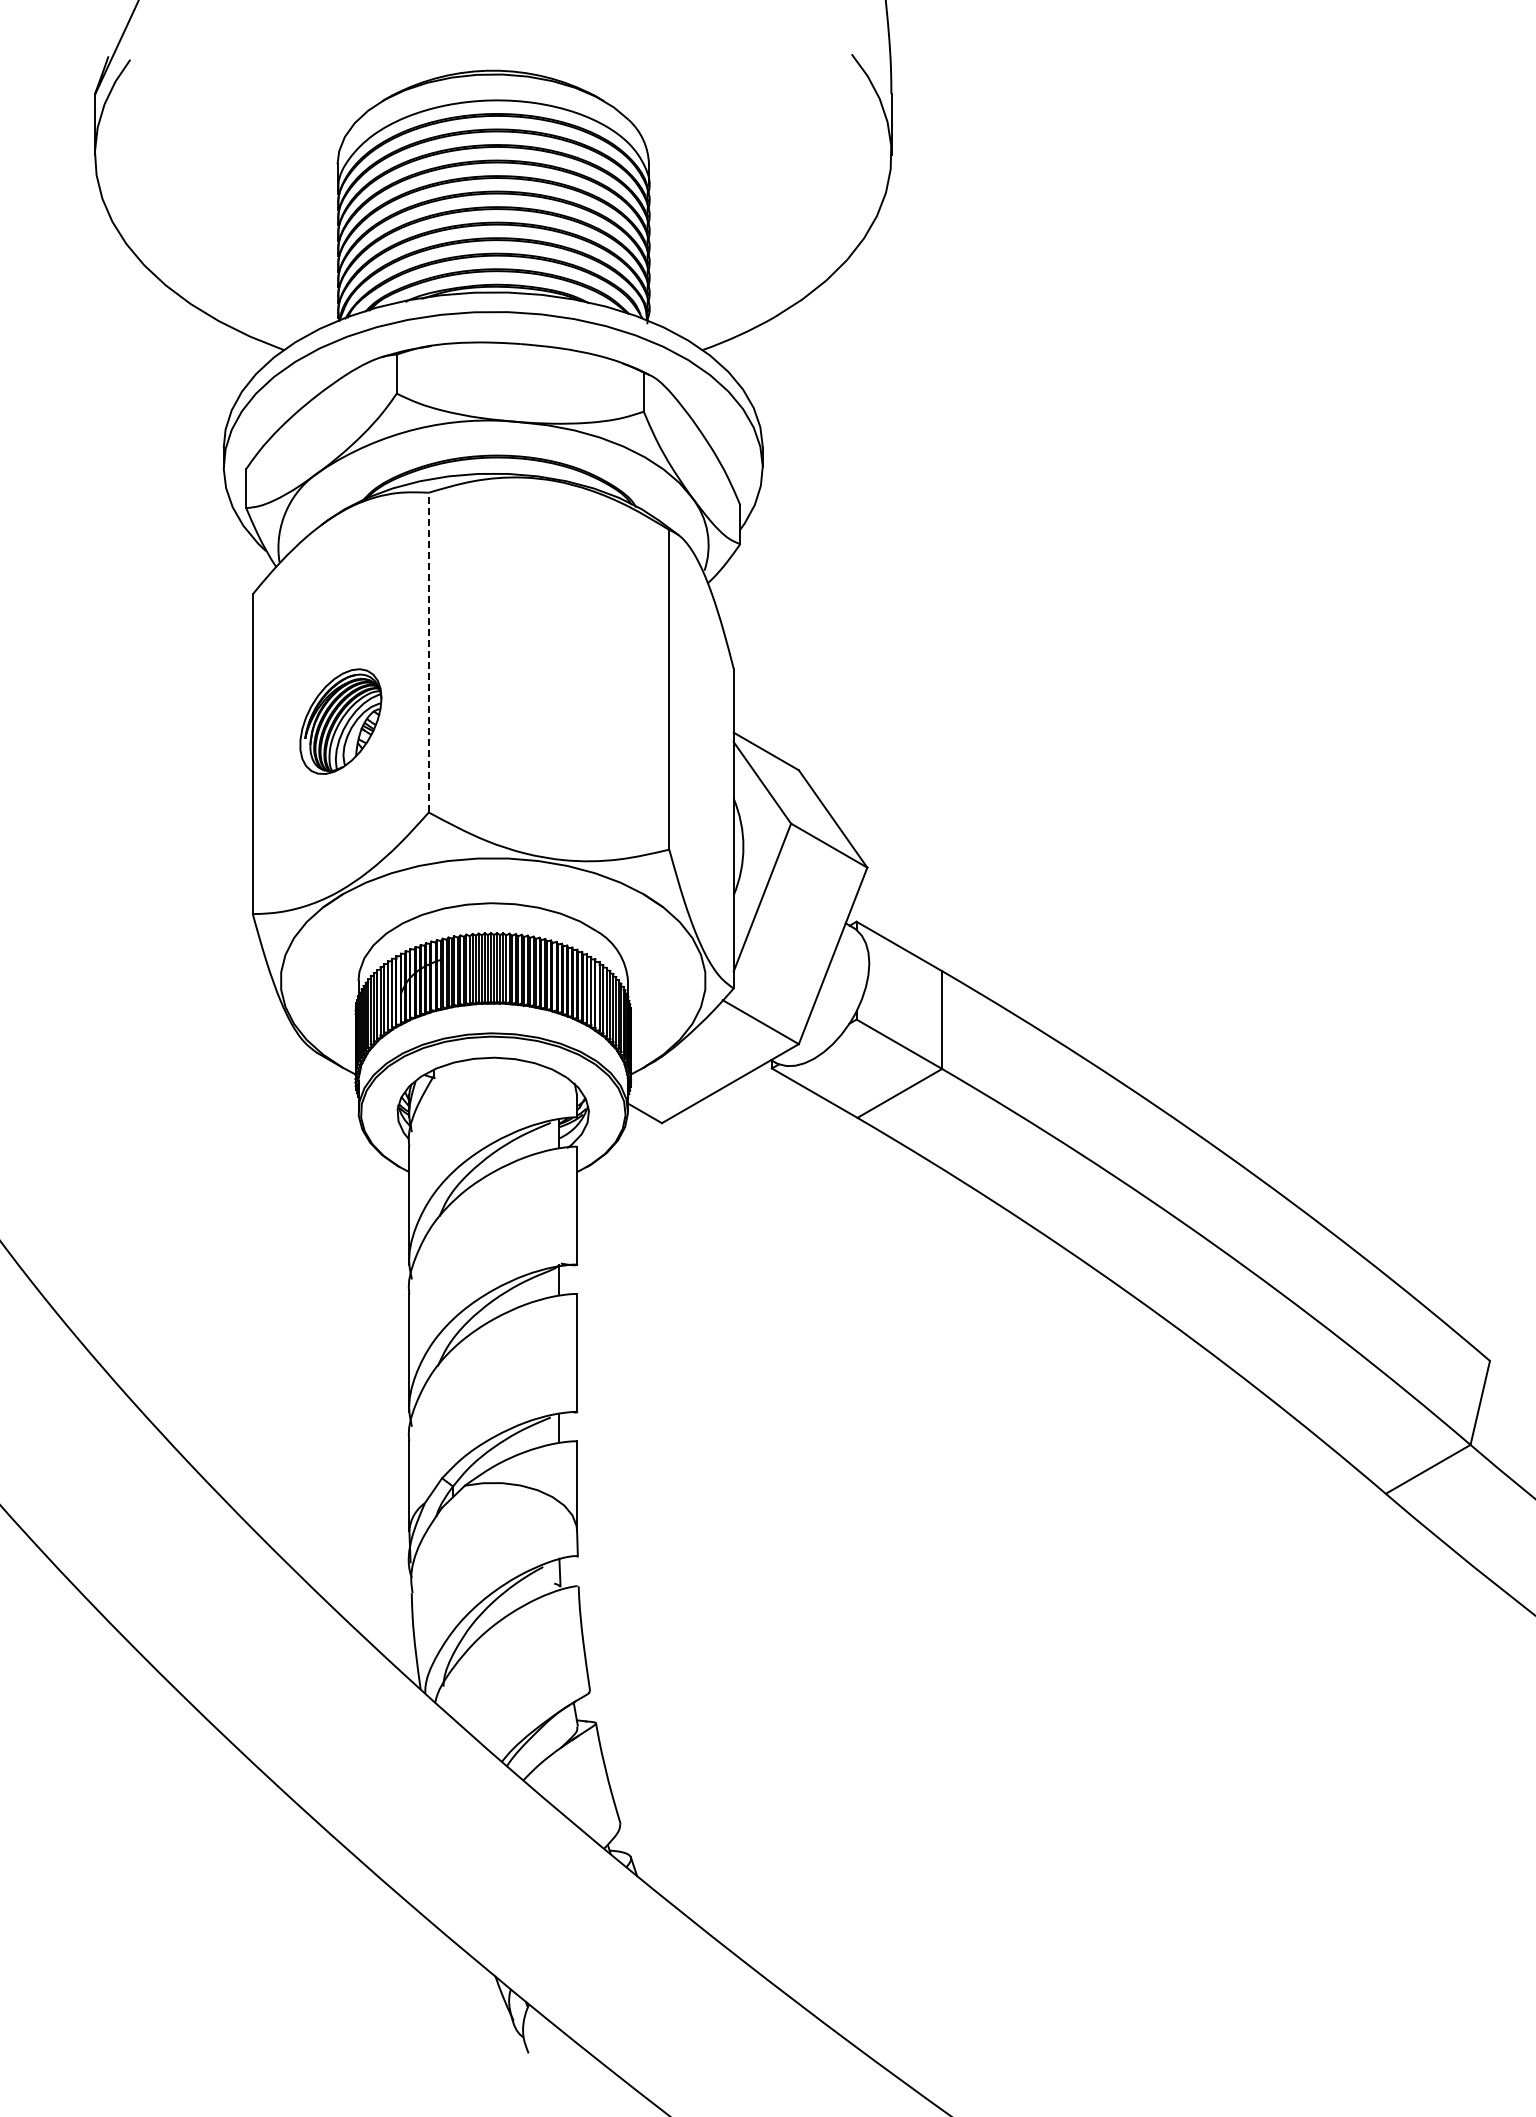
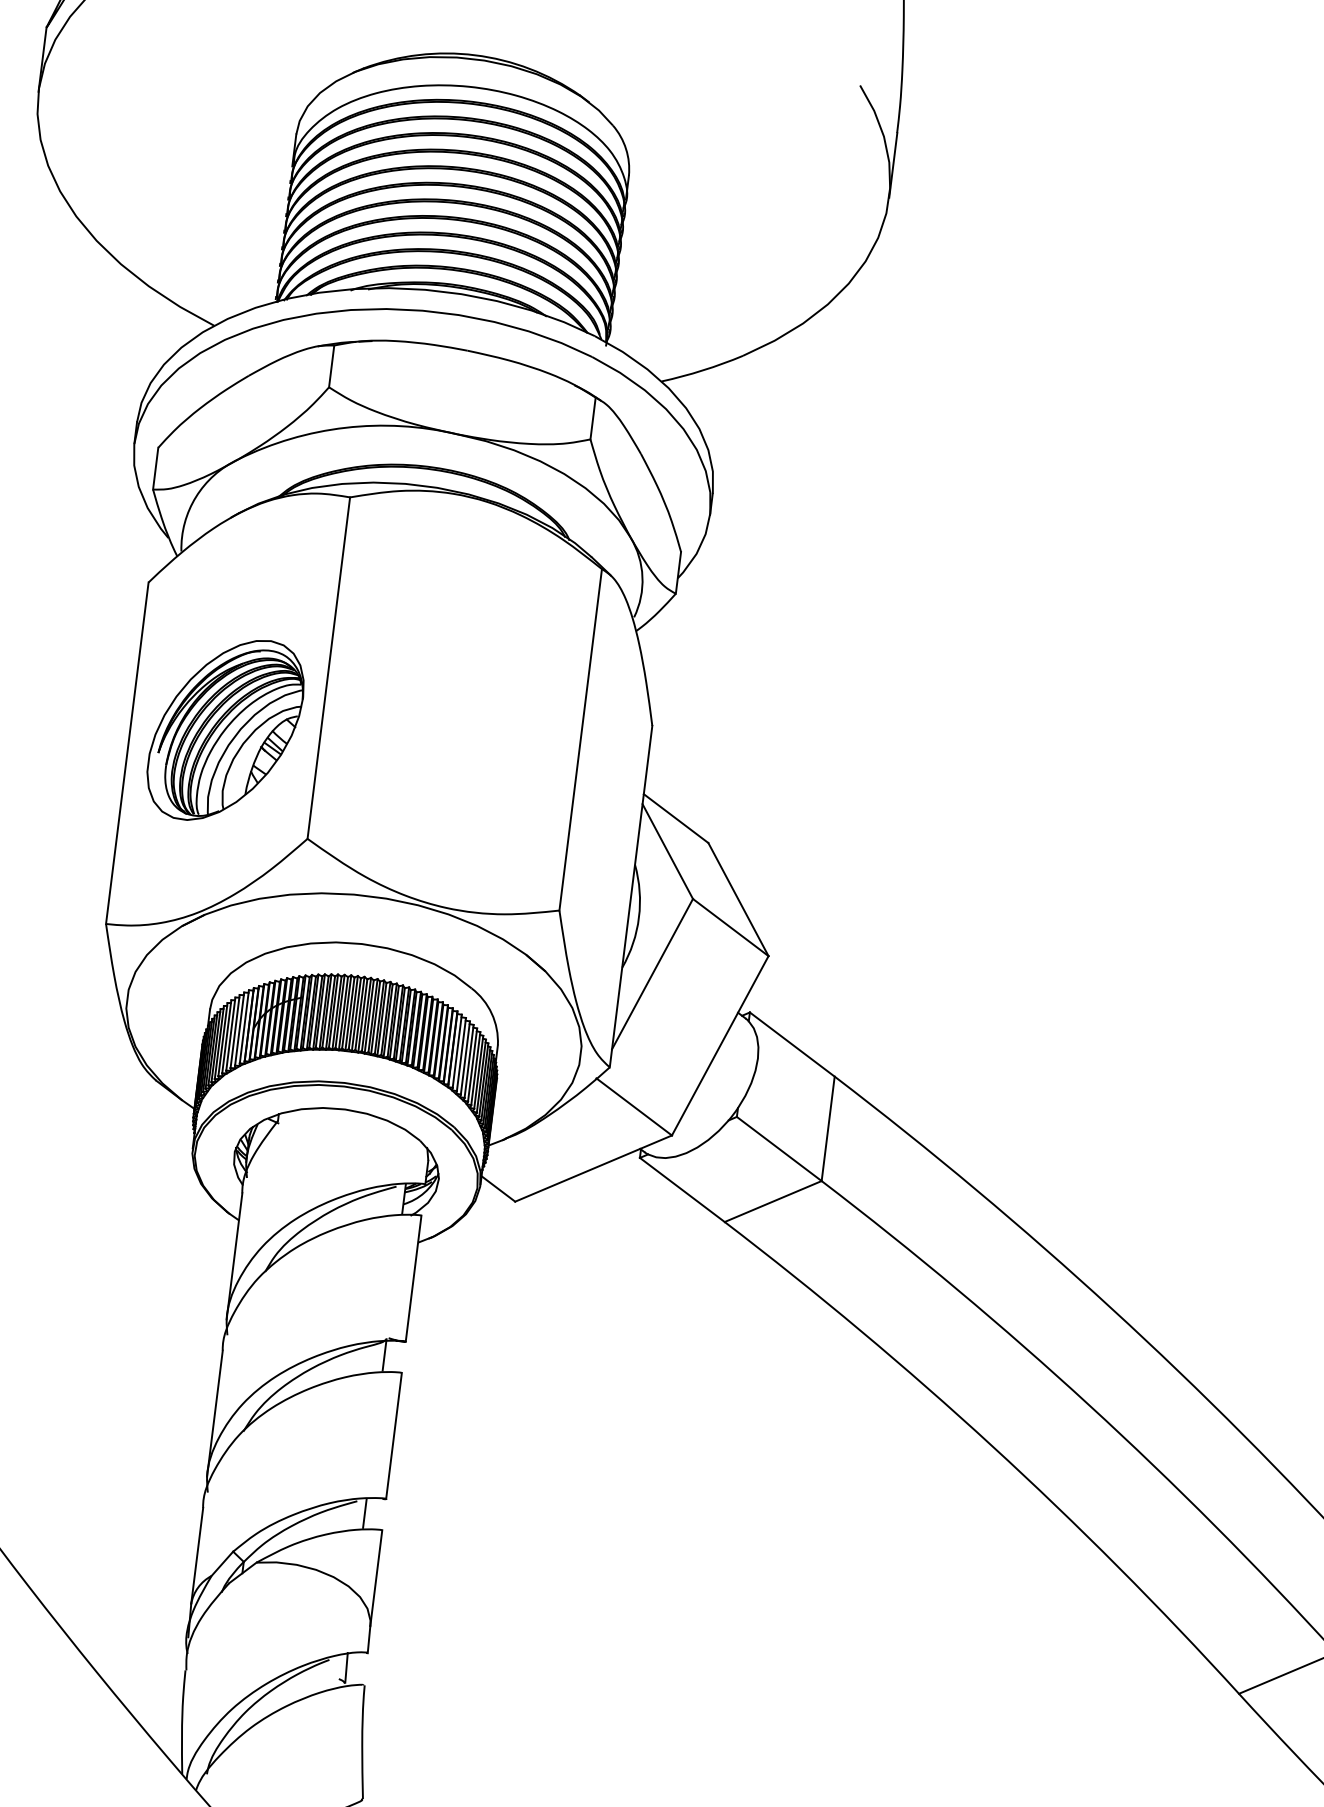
line: (428, 652) -> (328, 667), dashed -> solid
part: (340, 721) -> (225, 729), size x1.67

